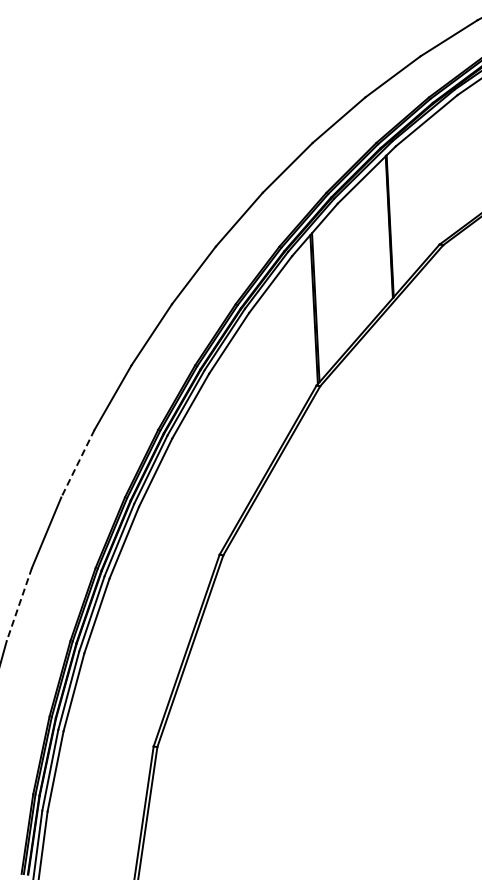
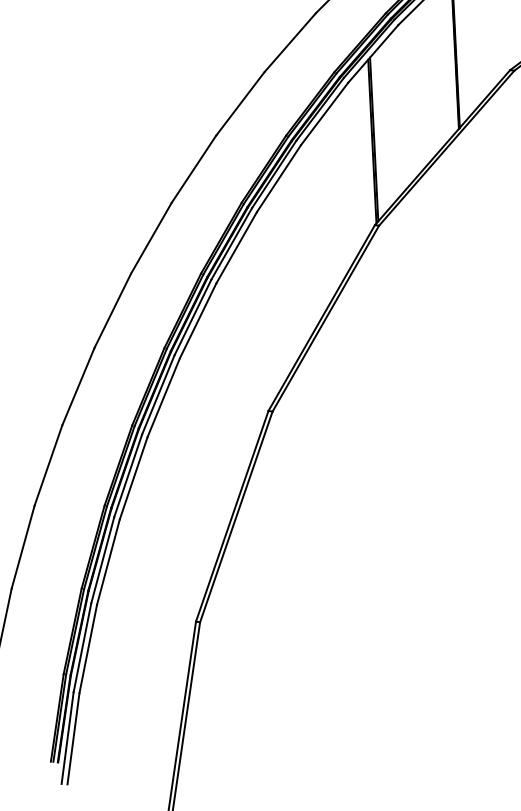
line: (77, 463) -> (112, 310), dashed -> solid
line: (19, 604) -> (48, 465), dashed -> solid

